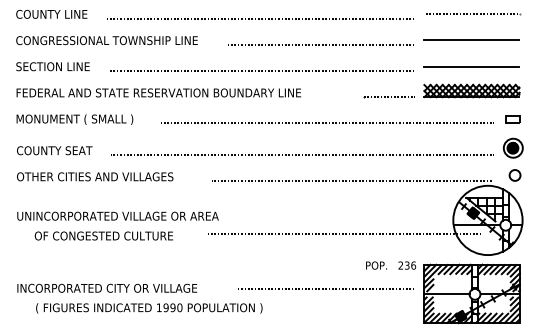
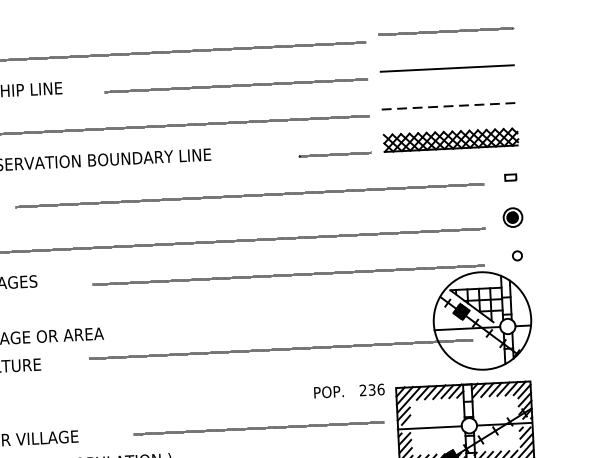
line: (471, 66) -> (448, 105), solid -> dashed
part: (512, 119) -> (510, 177), size x0.6
part: (512, 147) -> (511, 216), size x0.7
part: (514, 175) -> (516, 255), size x0.6

